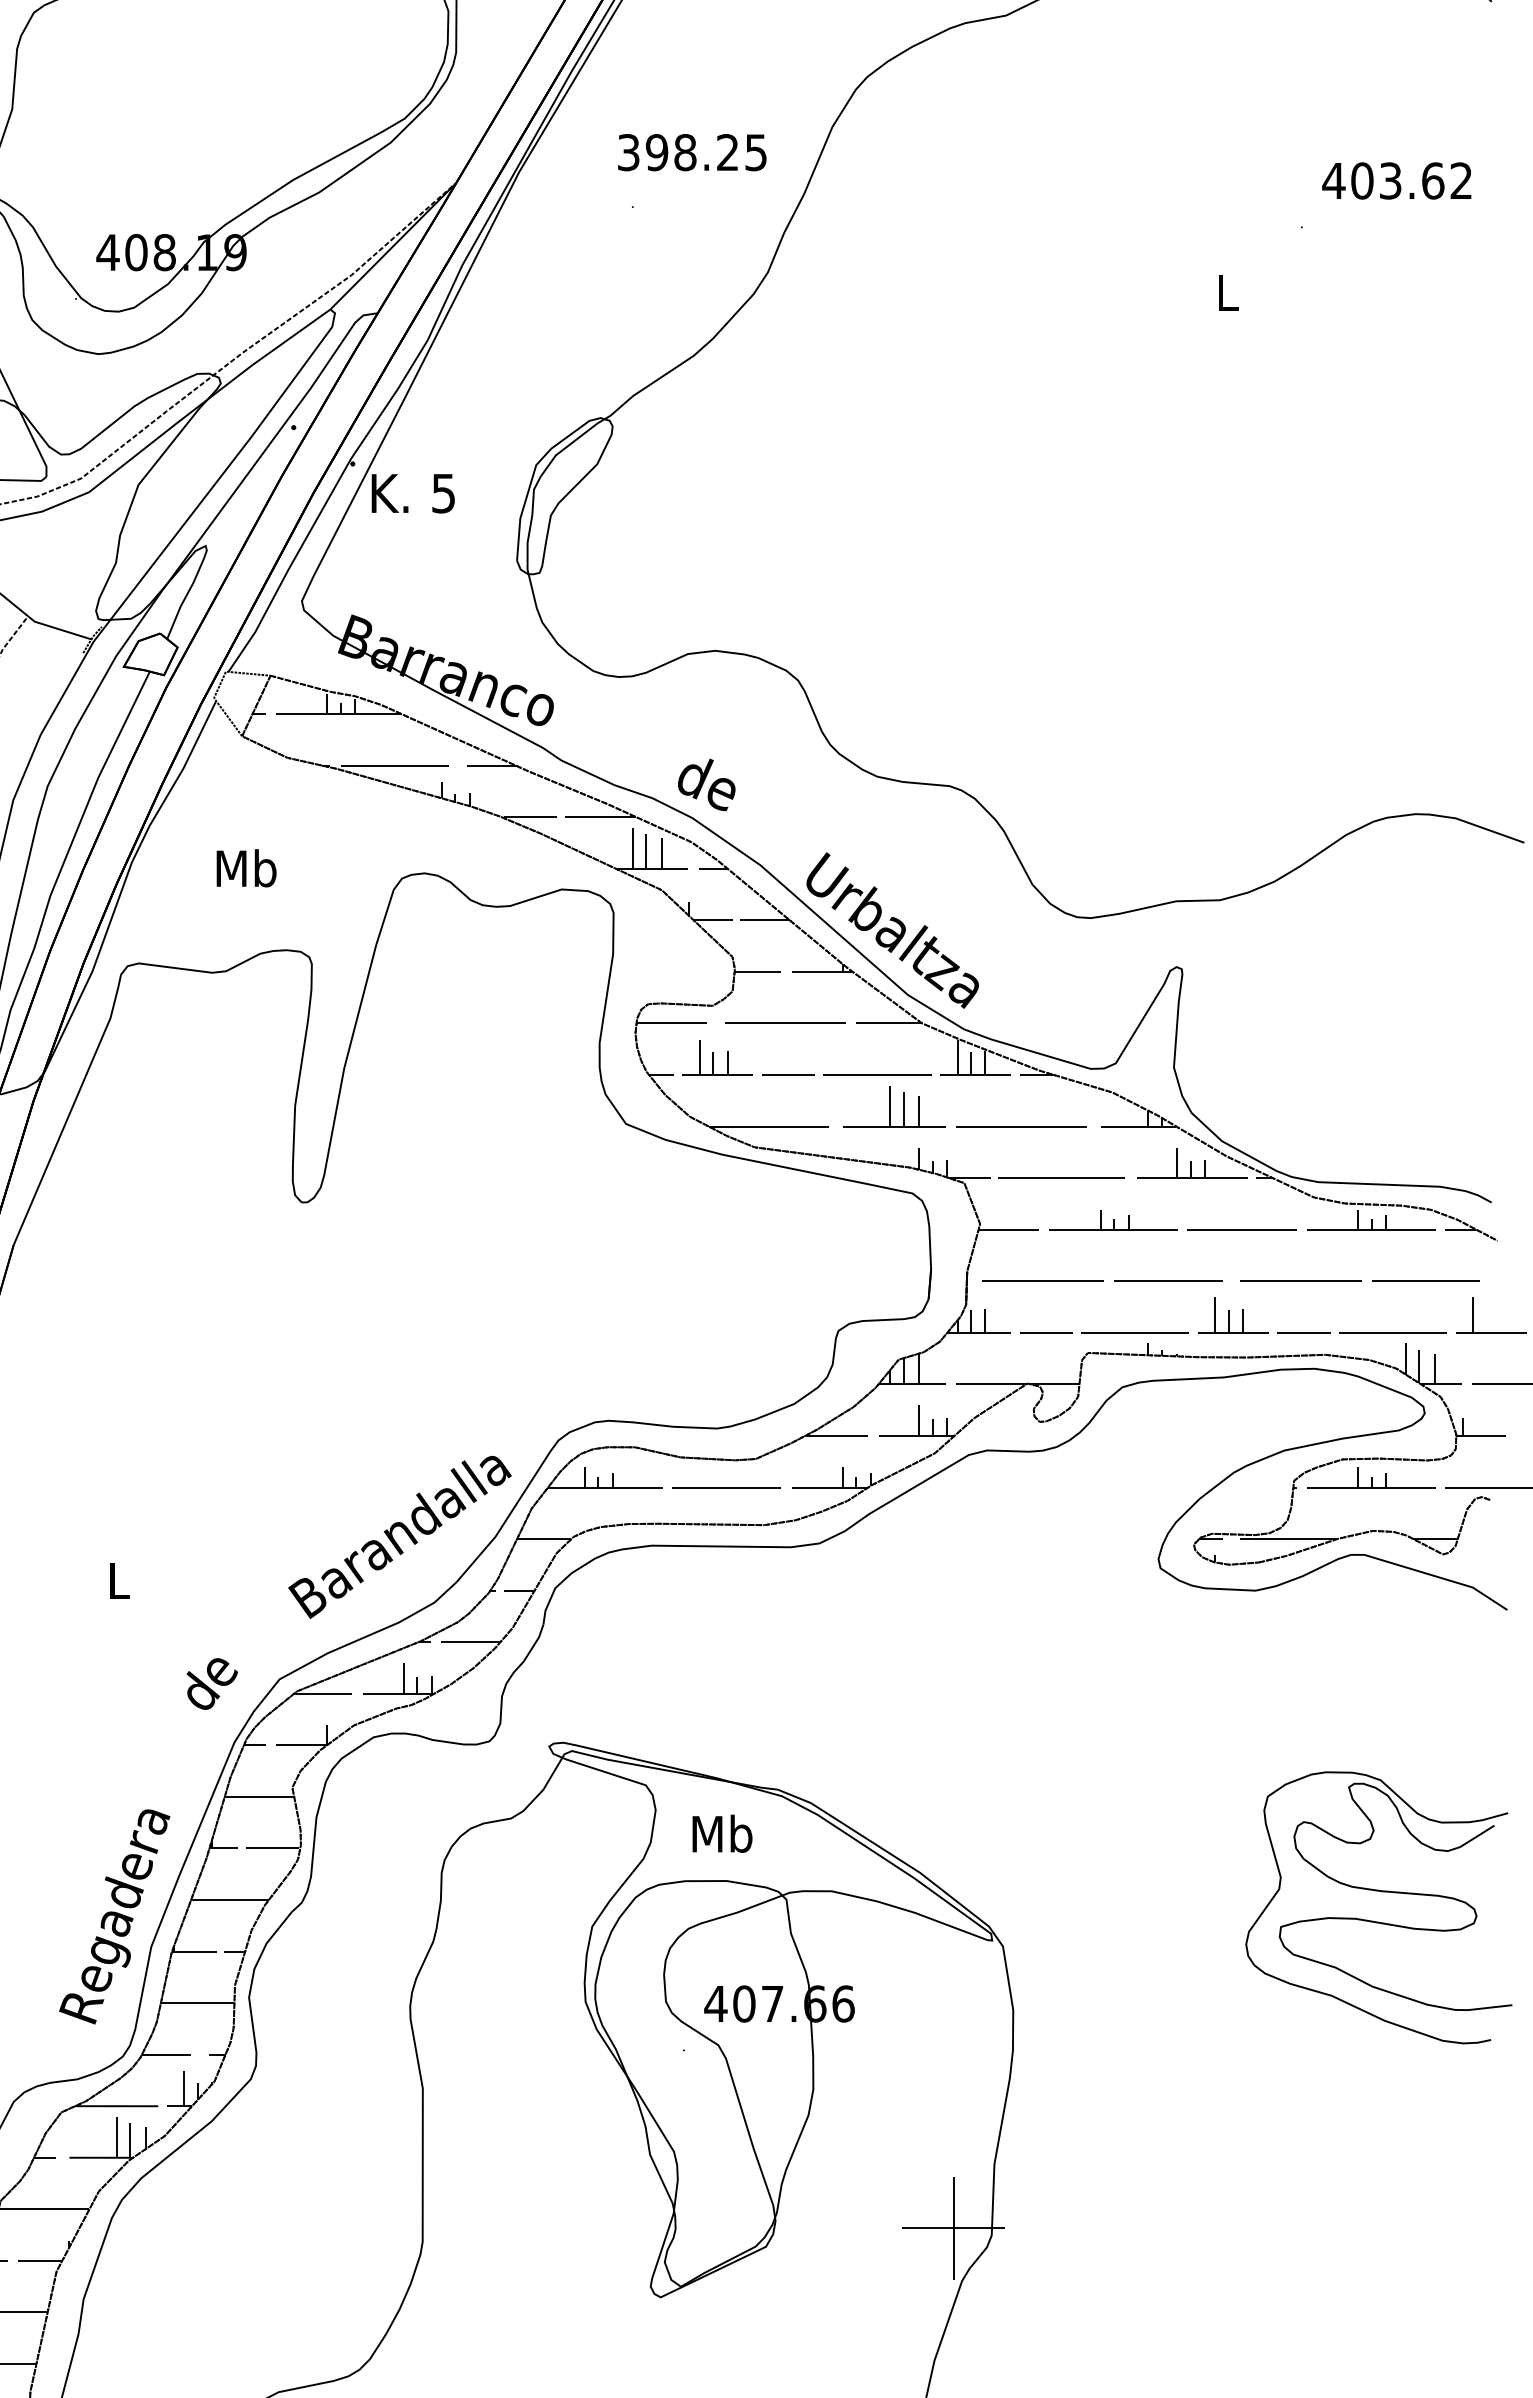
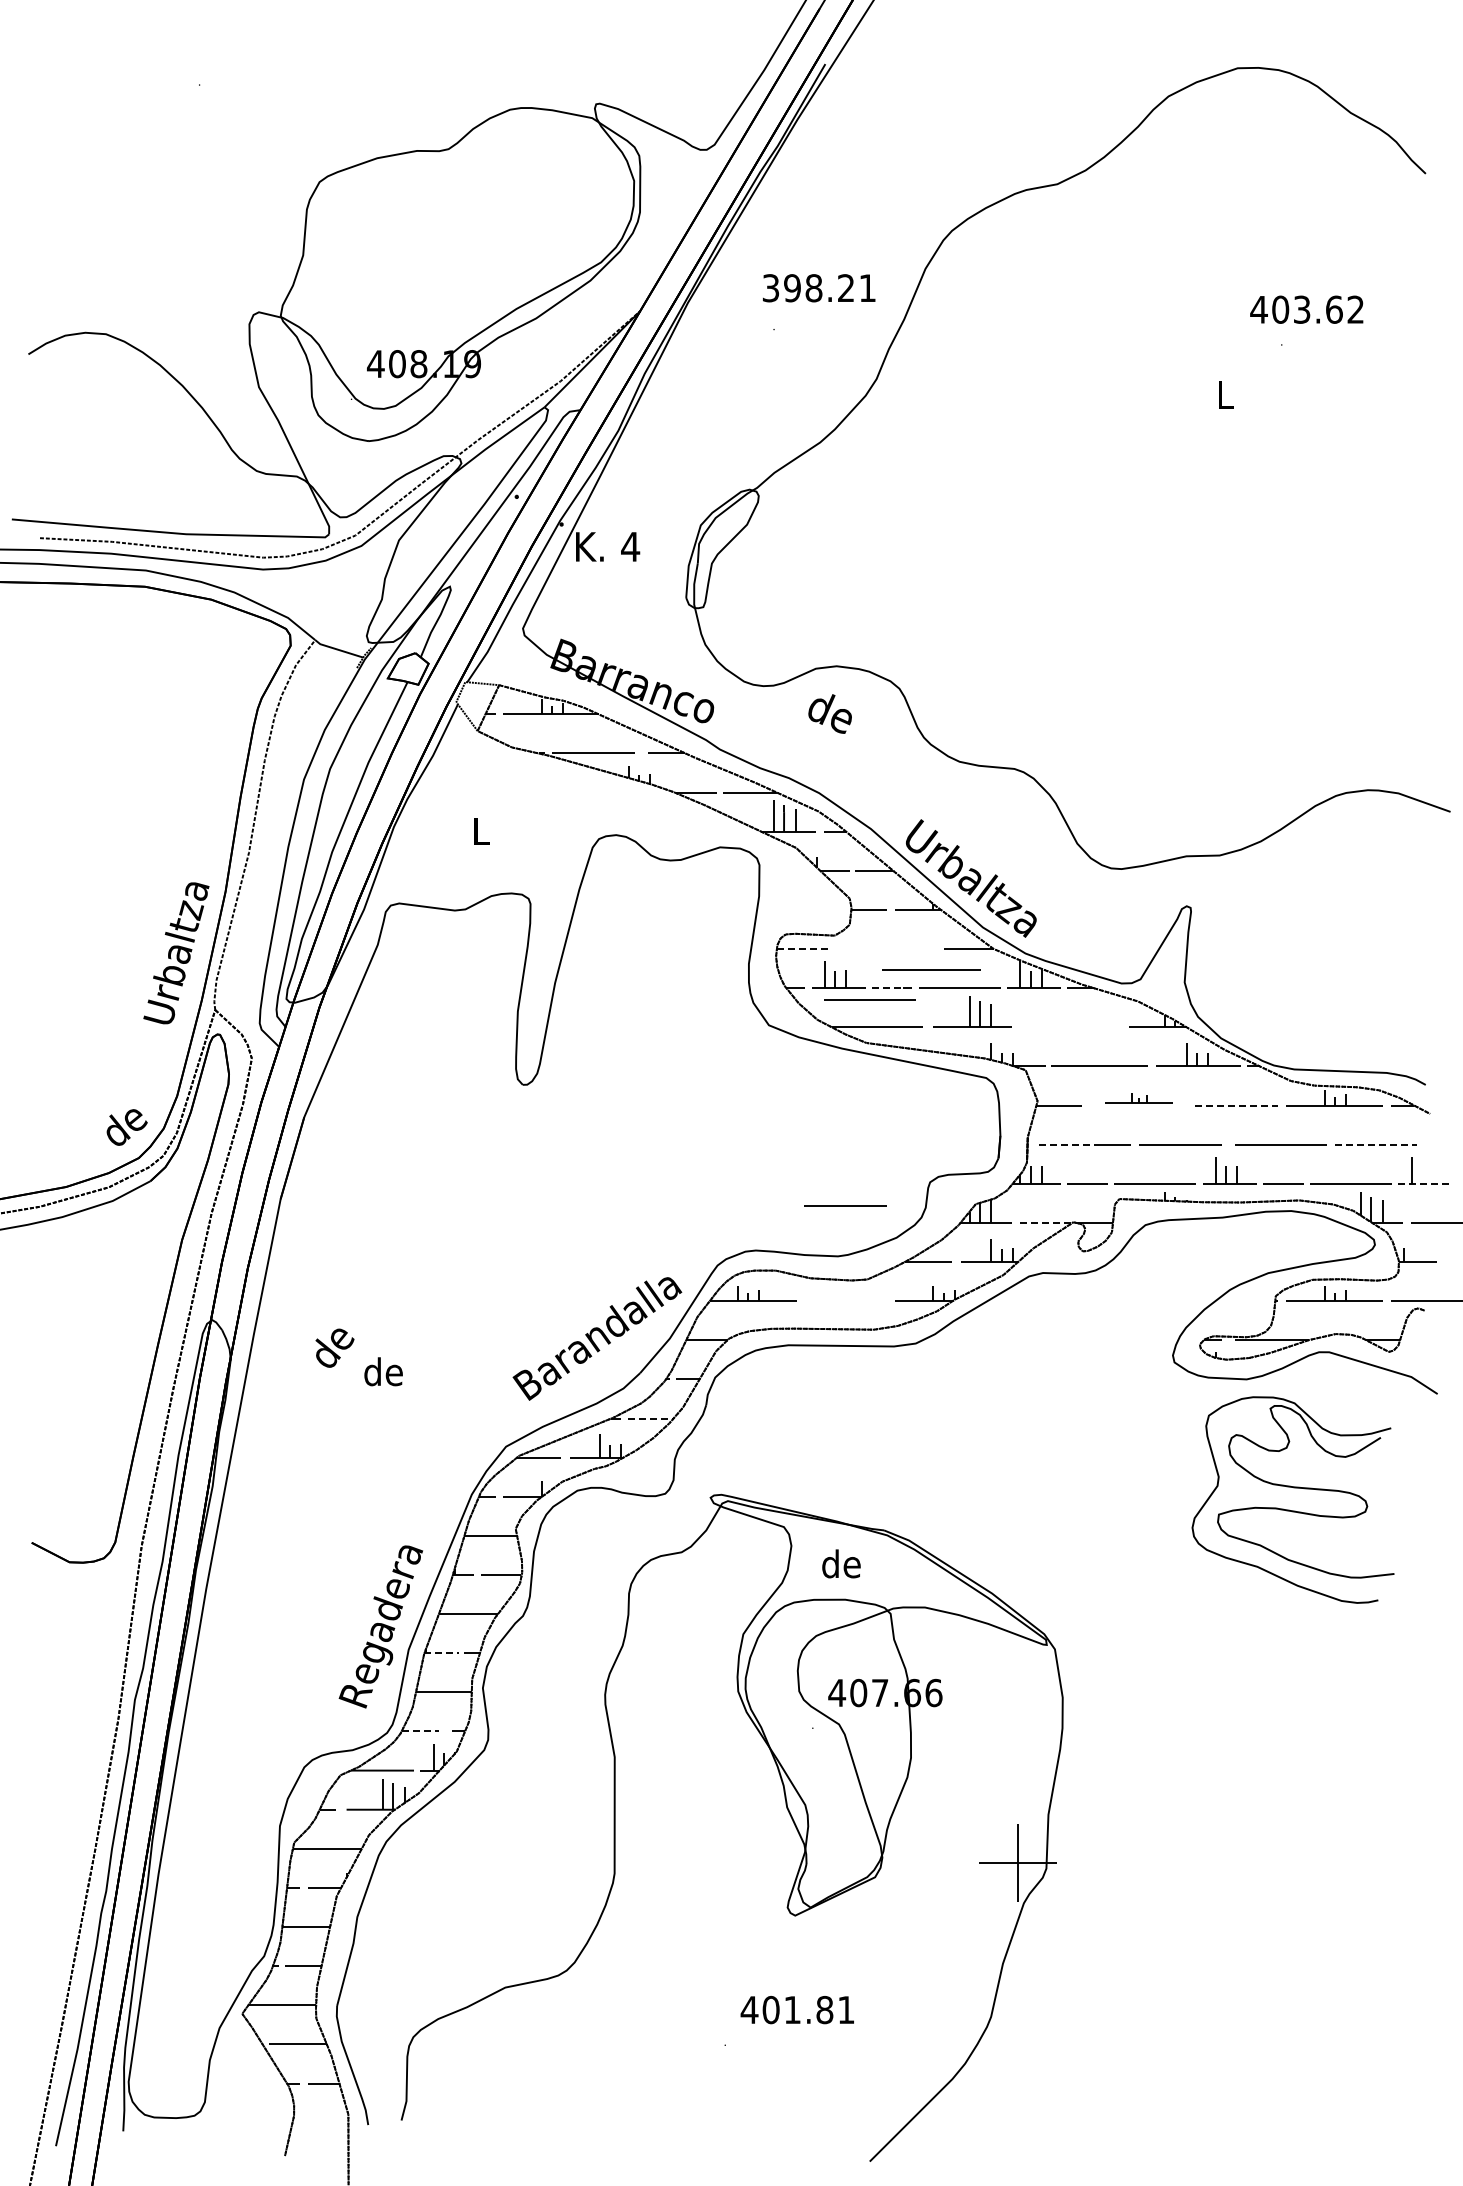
text: (755, 152) -> (867, 288), 398.25 -> 398.21
text: (1396, 180) -> (1306, 309), moved
text: (443, 494) -> (630, 547), 5 -> 4
text: (705, 784) -> (829, 713), moved
text: (245, 867) -> (480, 830), Mb -> L
line: (784, 1022) -> (869, 999), moved
line: (671, 1024) -> (803, 949), solid -> dashed
line: (782, 1075) -> (887, 988), solid -> dashed
line: (1022, 1125) -> (931, 969), moved
part: (1113, 1220) -> (1138, 1098), size x0.7
line: (1242, 1229) -> (1236, 1105), solid -> dashed
line: (1022, 1281) -> (1069, 1144), solid -> dashed
line: (1426, 1281) -> (1376, 1144), solid -> dashed
line: (1491, 1332) -> (1425, 1183), solid -> dashed
line: (991, 1383) -> (1046, 1222), solid -> dashed
line: (726, 1486) -> (845, 1205), moved
text: (118, 1580) -> (383, 1371), L -> de
line: (471, 1642) -> (651, 1418), solid -> dashed
text: (211, 1683) -> (334, 1347), moved
text: (721, 1833) -> (841, 1563), Mb -> de
part: (1374, 1920) -> (1289, 1509), moved
line: (195, 1951) -> (442, 1653), solid -> dashed
line: (166, 2054) -> (420, 1731), solid -> dashed

